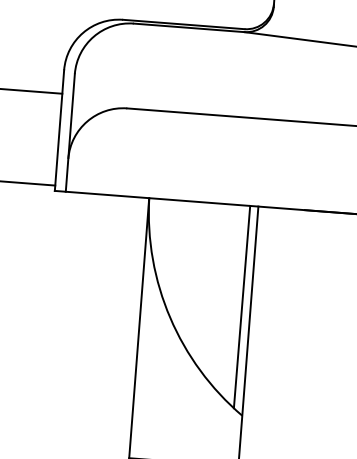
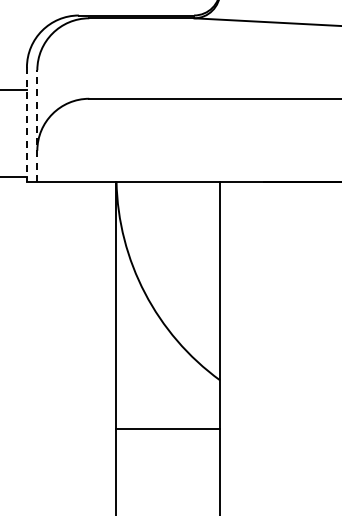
line: (58, 131) -> (26, 125), solid -> dashed
line: (70, 133) -> (37, 126), solid -> dashed
line: (241, 306) -> (211, 277), removed

